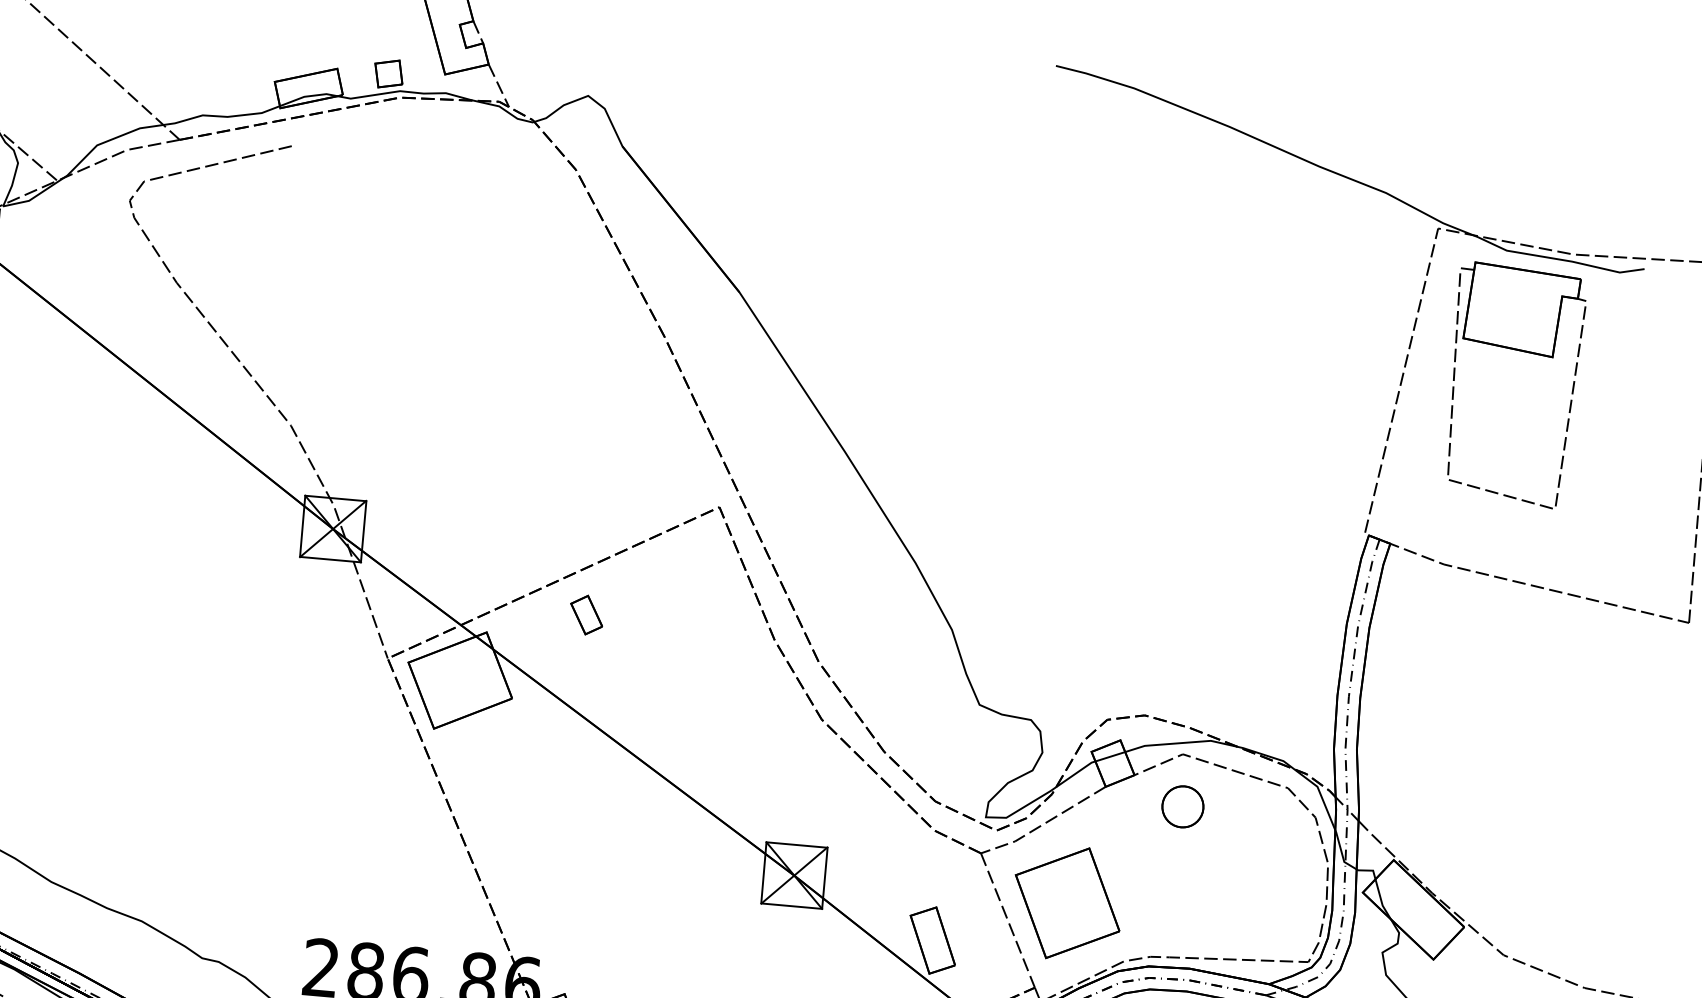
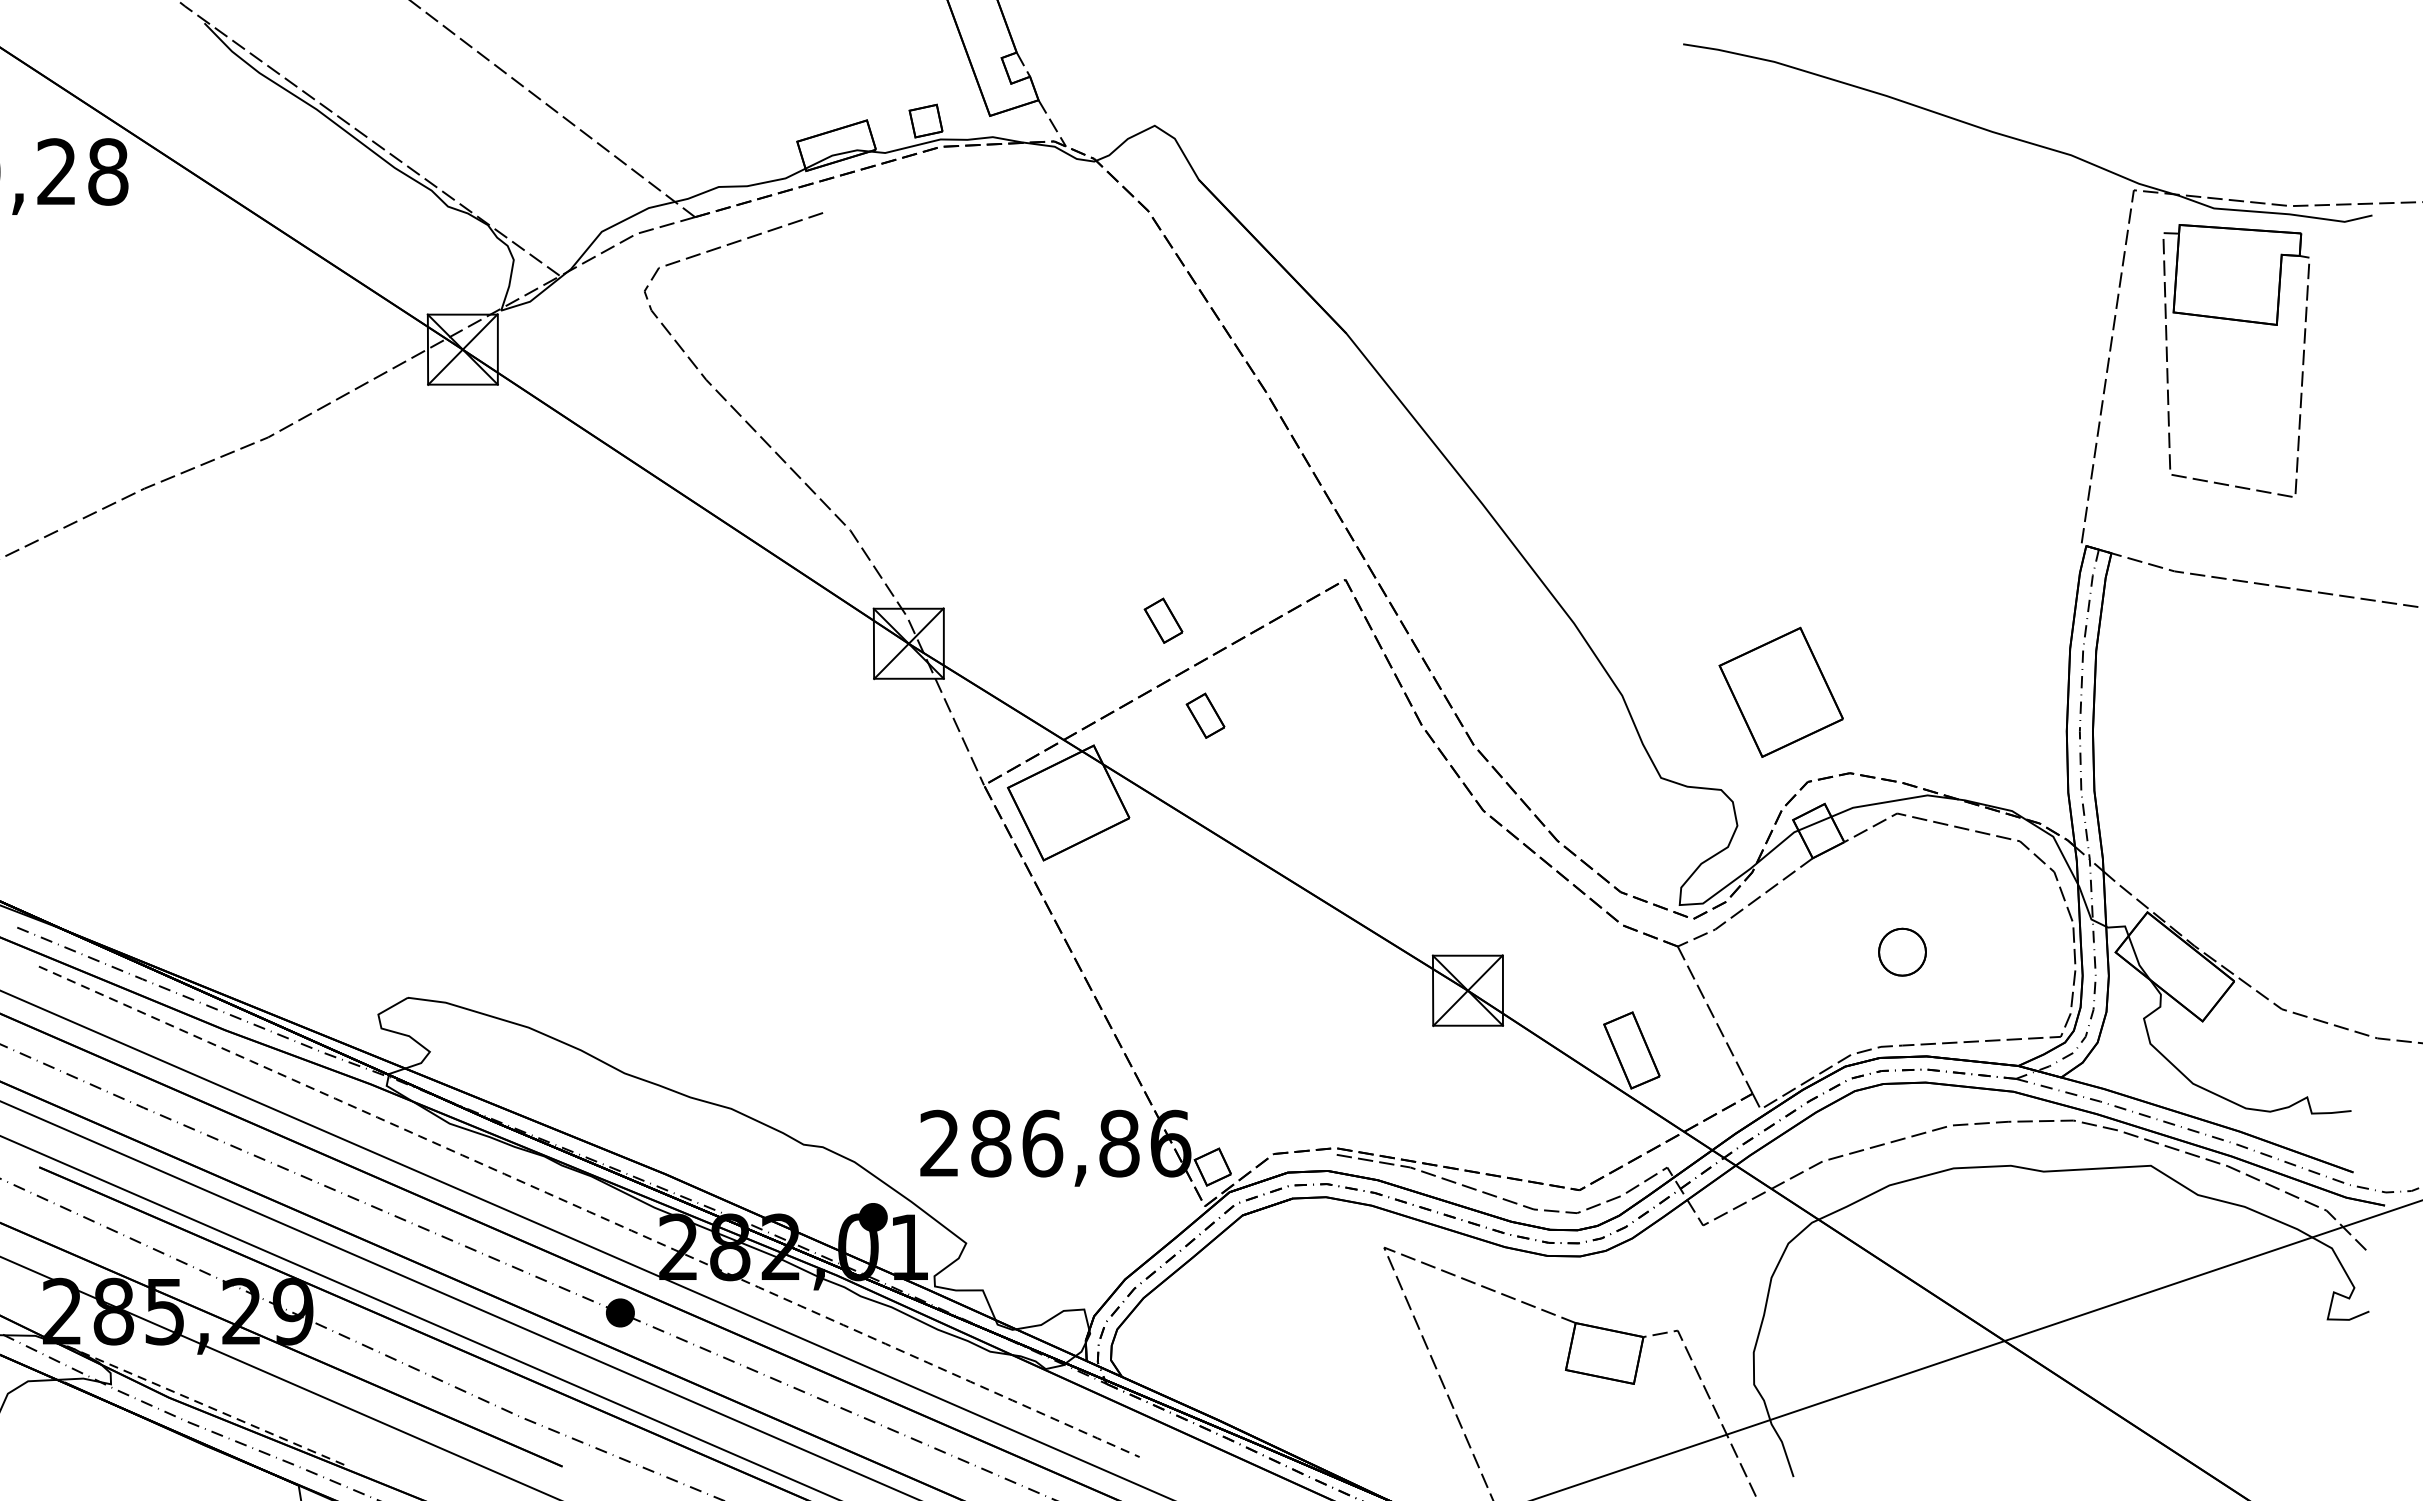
part: (557, 528) -> (1163, 620), added
part: (1182, 806) -> (1902, 951), moved
part: (1067, 902) -> (1780, 691), moved

